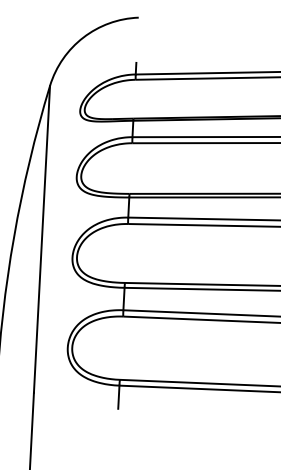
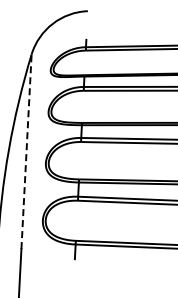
line: (41, 238) -> (26, 151), solid -> dashed

